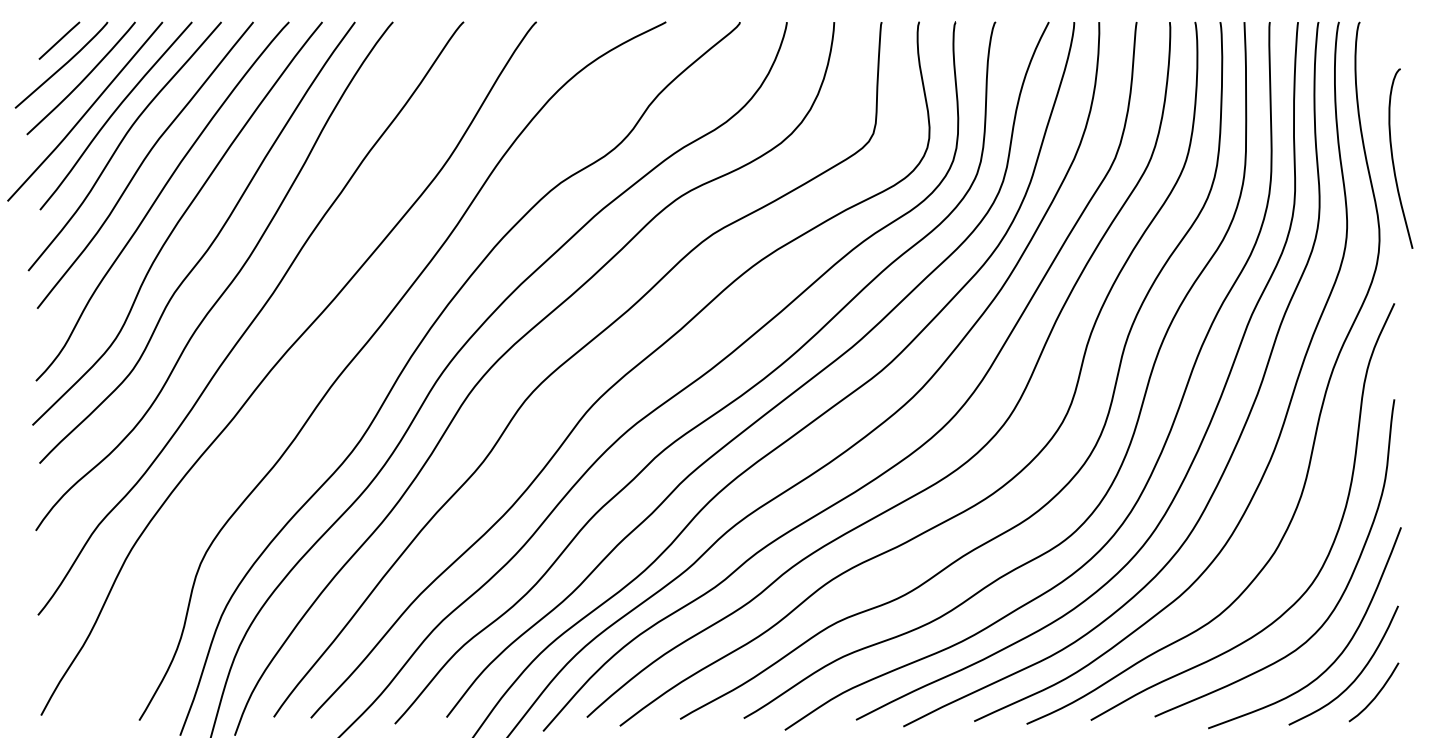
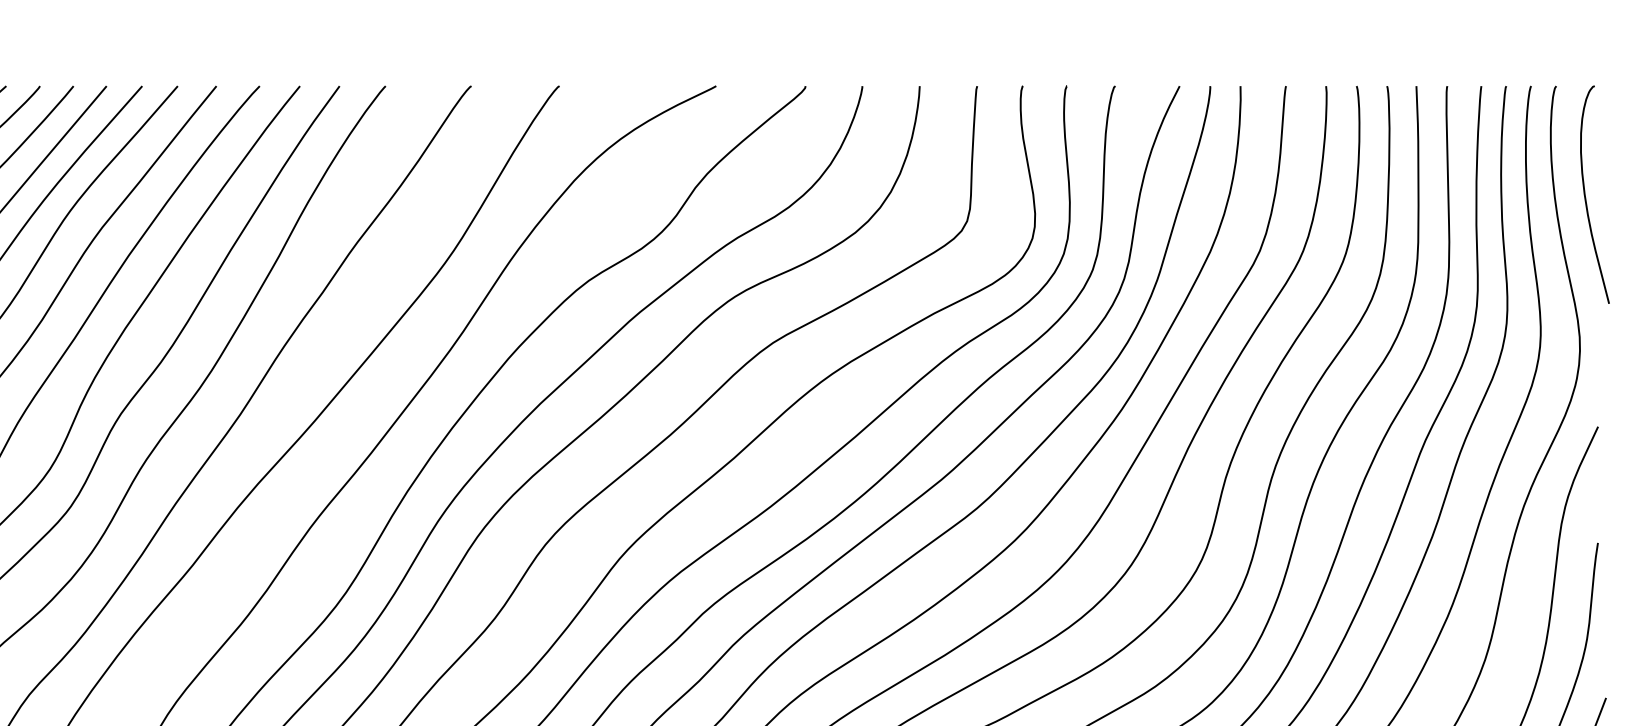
curve: (1393, 158) -> (1585, 194), moved

